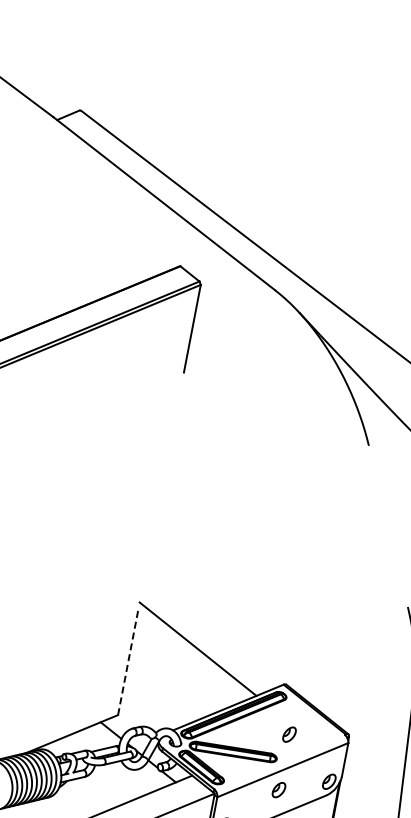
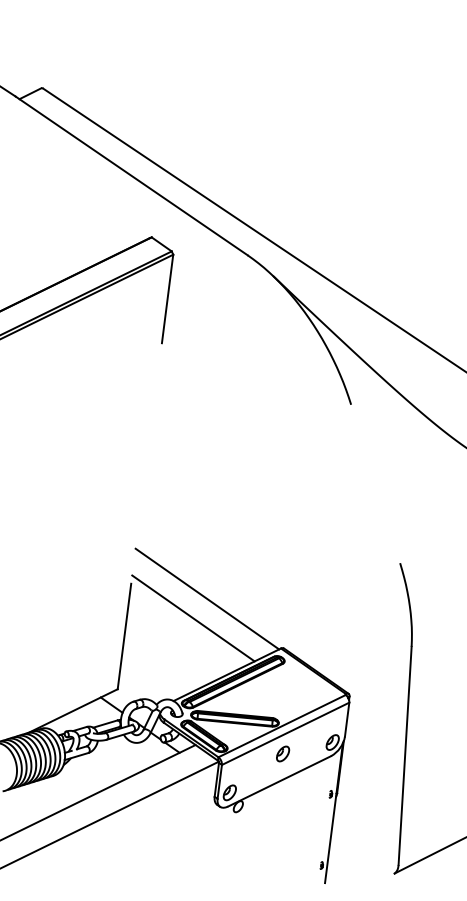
line: (213, 630) -> (207, 598), added
line: (128, 662) -> (124, 636), dashed -> solid
part: (289, 734) -> (290, 697), removed
line: (279, 761) -> (281, 725), added

